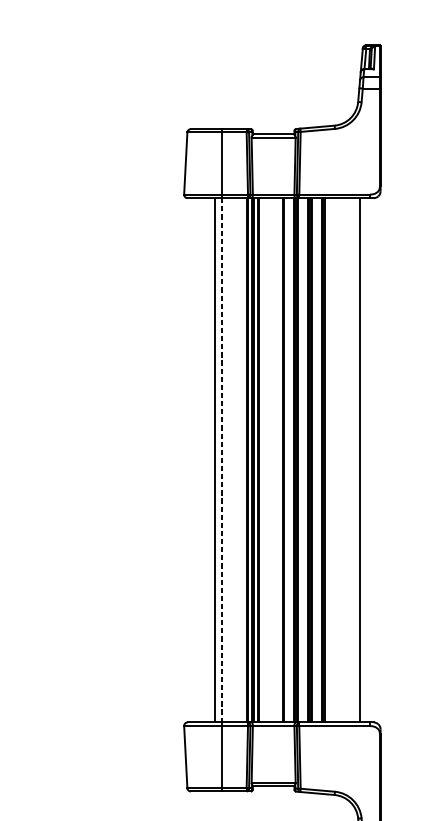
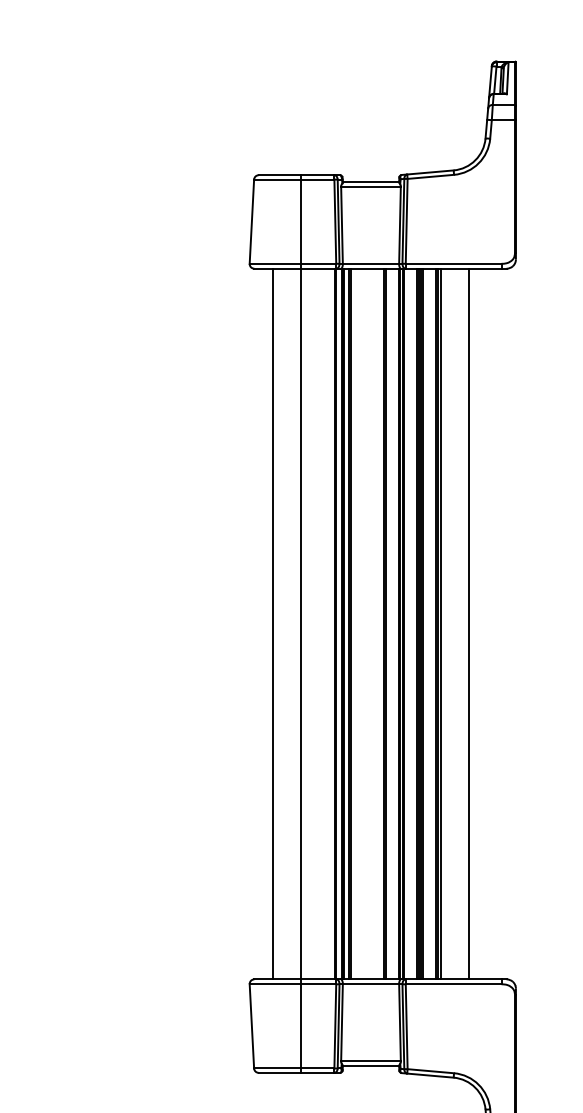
line: (215, 459) -> (272, 623), moved
line: (360, 459) -> (469, 623), moved
line: (221, 460) -> (300, 624), dashed -> solid

